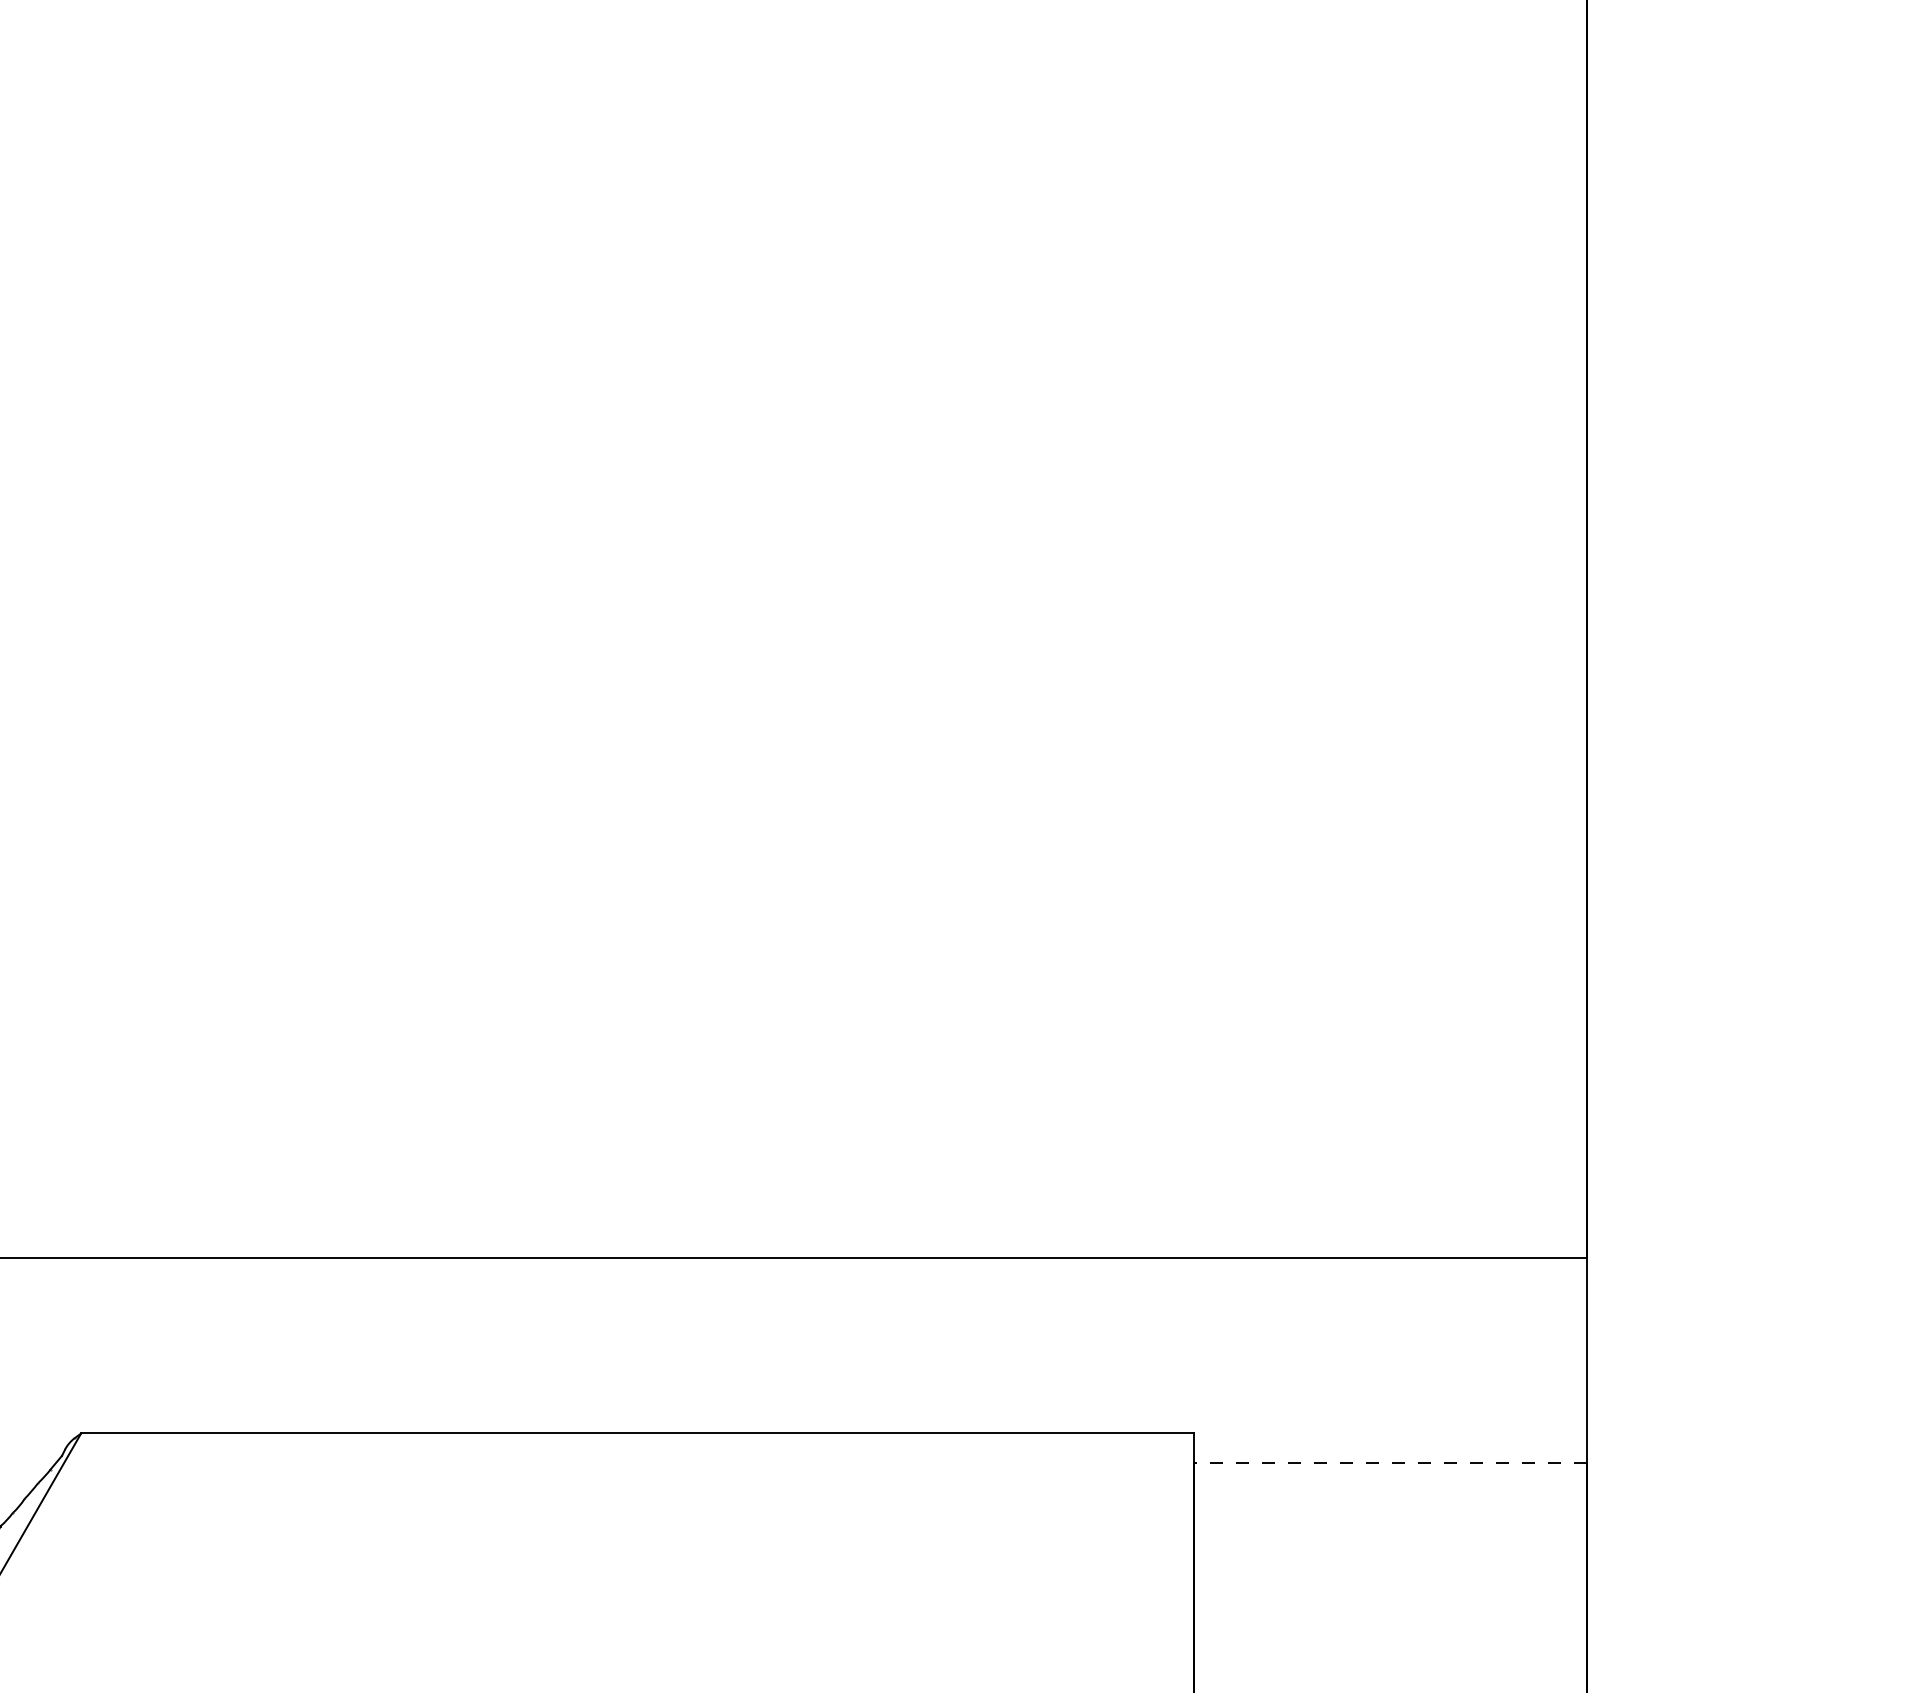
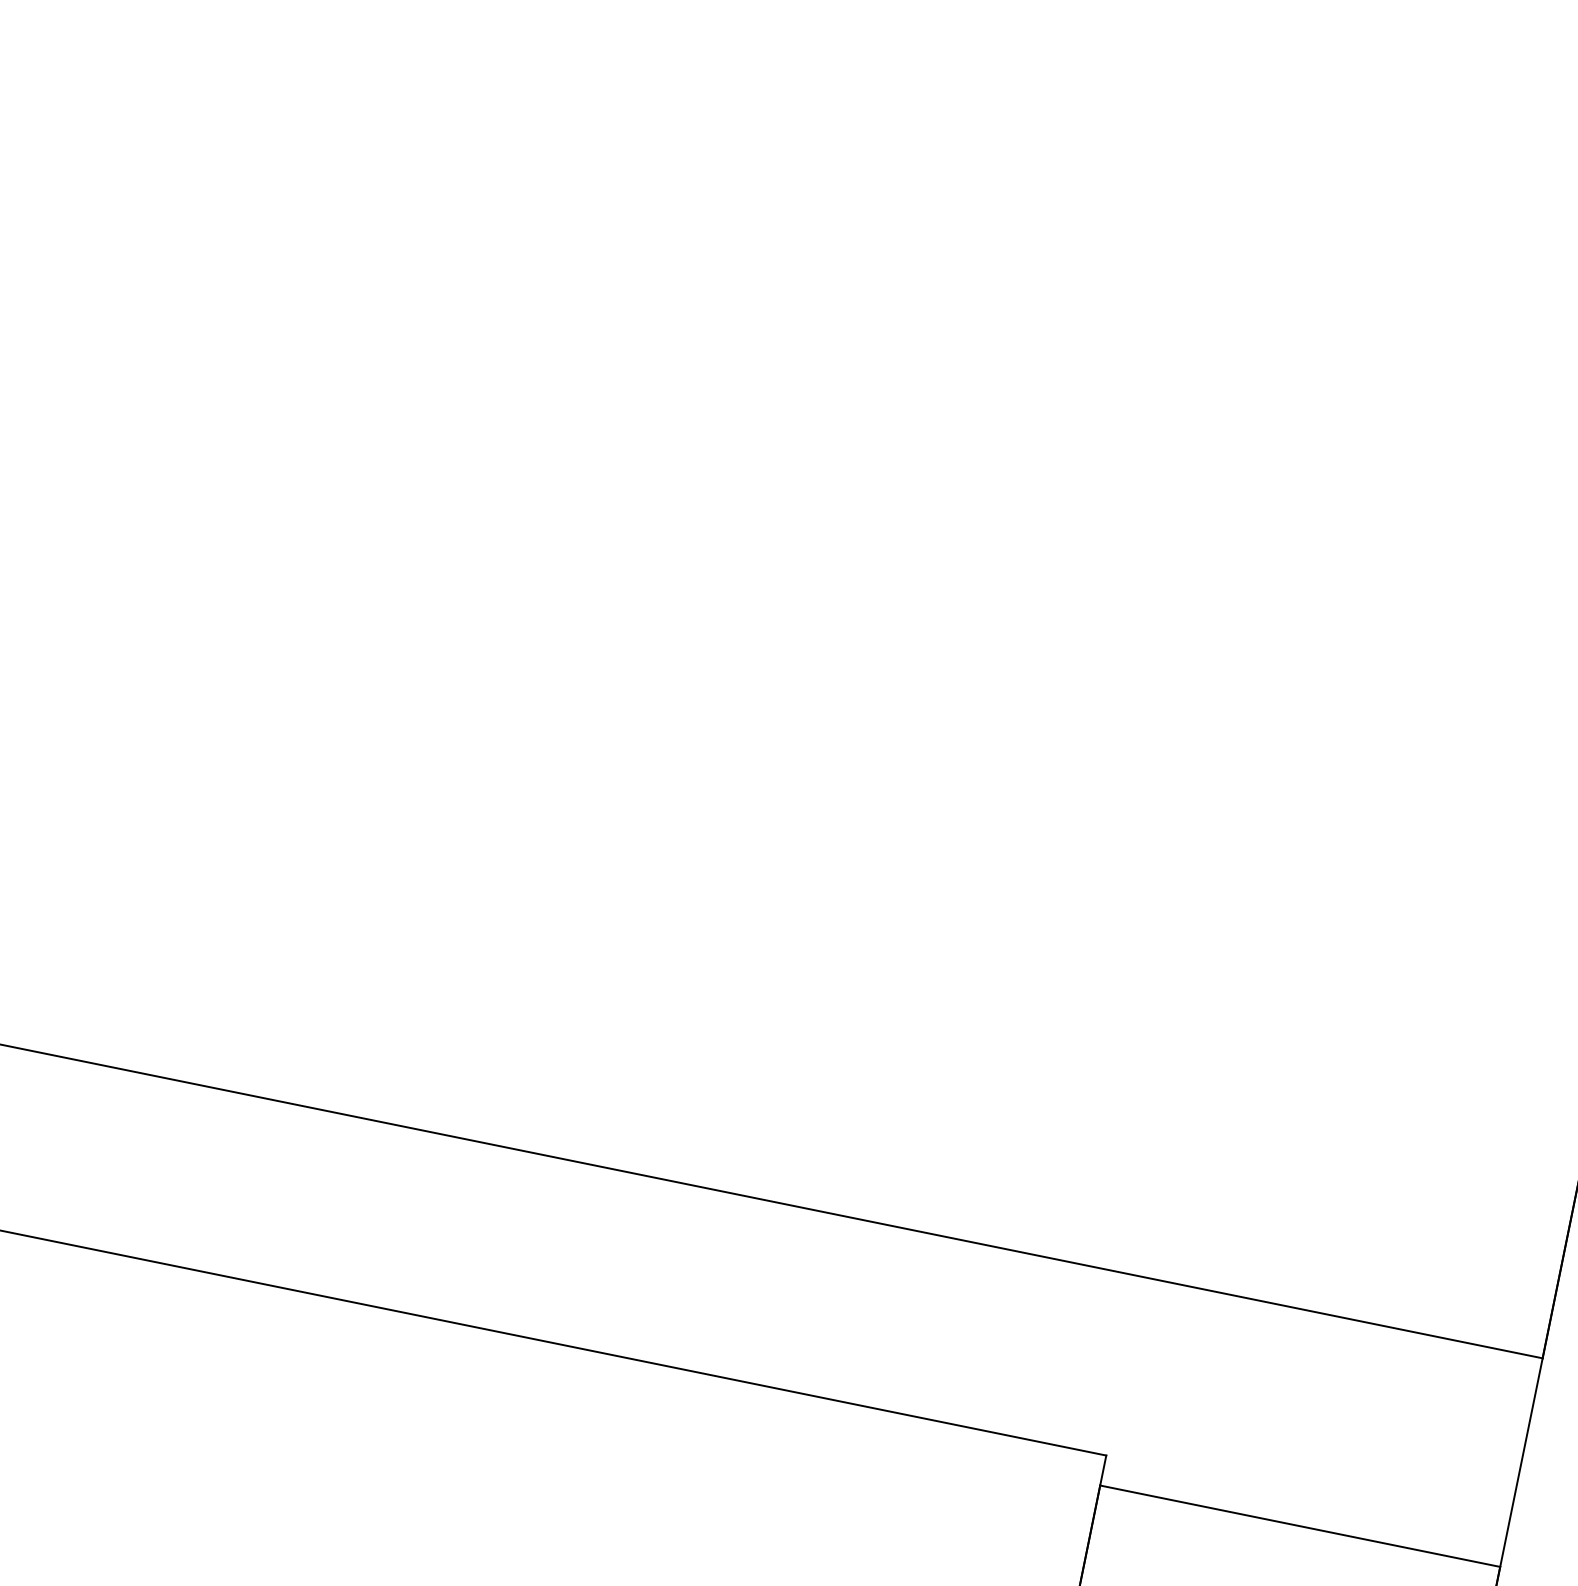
line: (1390, 1462) -> (1300, 1526), dashed -> solid

